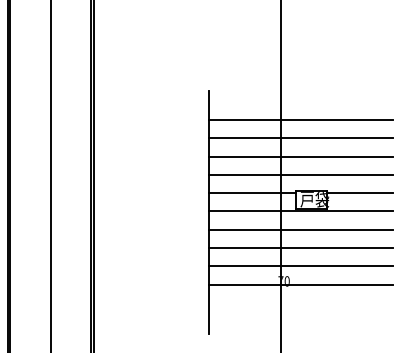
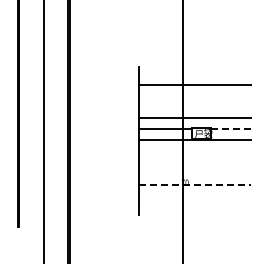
line: (301, 139) -> (195, 96), removed
line: (301, 157) -> (195, 107), removed
line: (360, 193) -> (231, 129), solid -> dashed
line: (301, 229) -> (195, 151), removed
line: (301, 248) -> (195, 162), removed
line: (301, 266) -> (195, 173), removed
line: (301, 284) -> (195, 184), solid -> dashed

